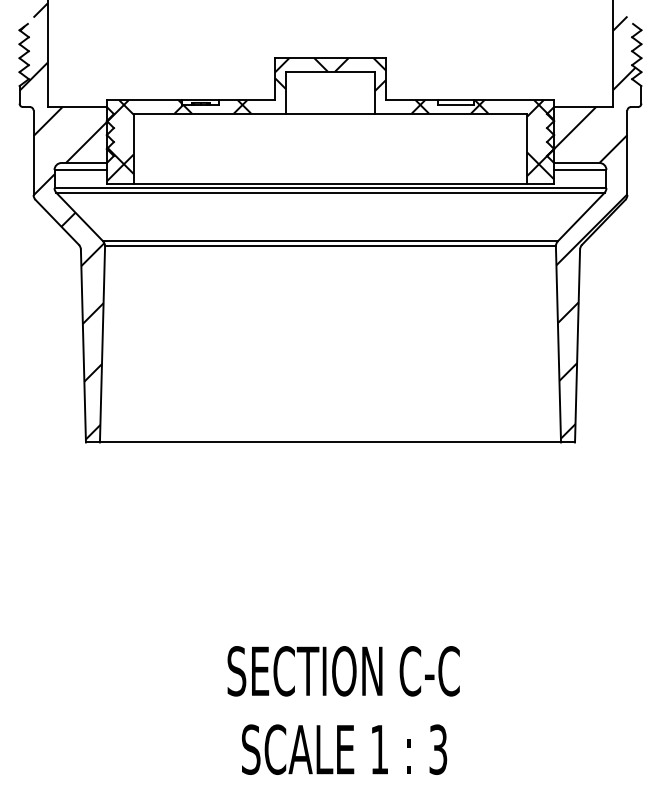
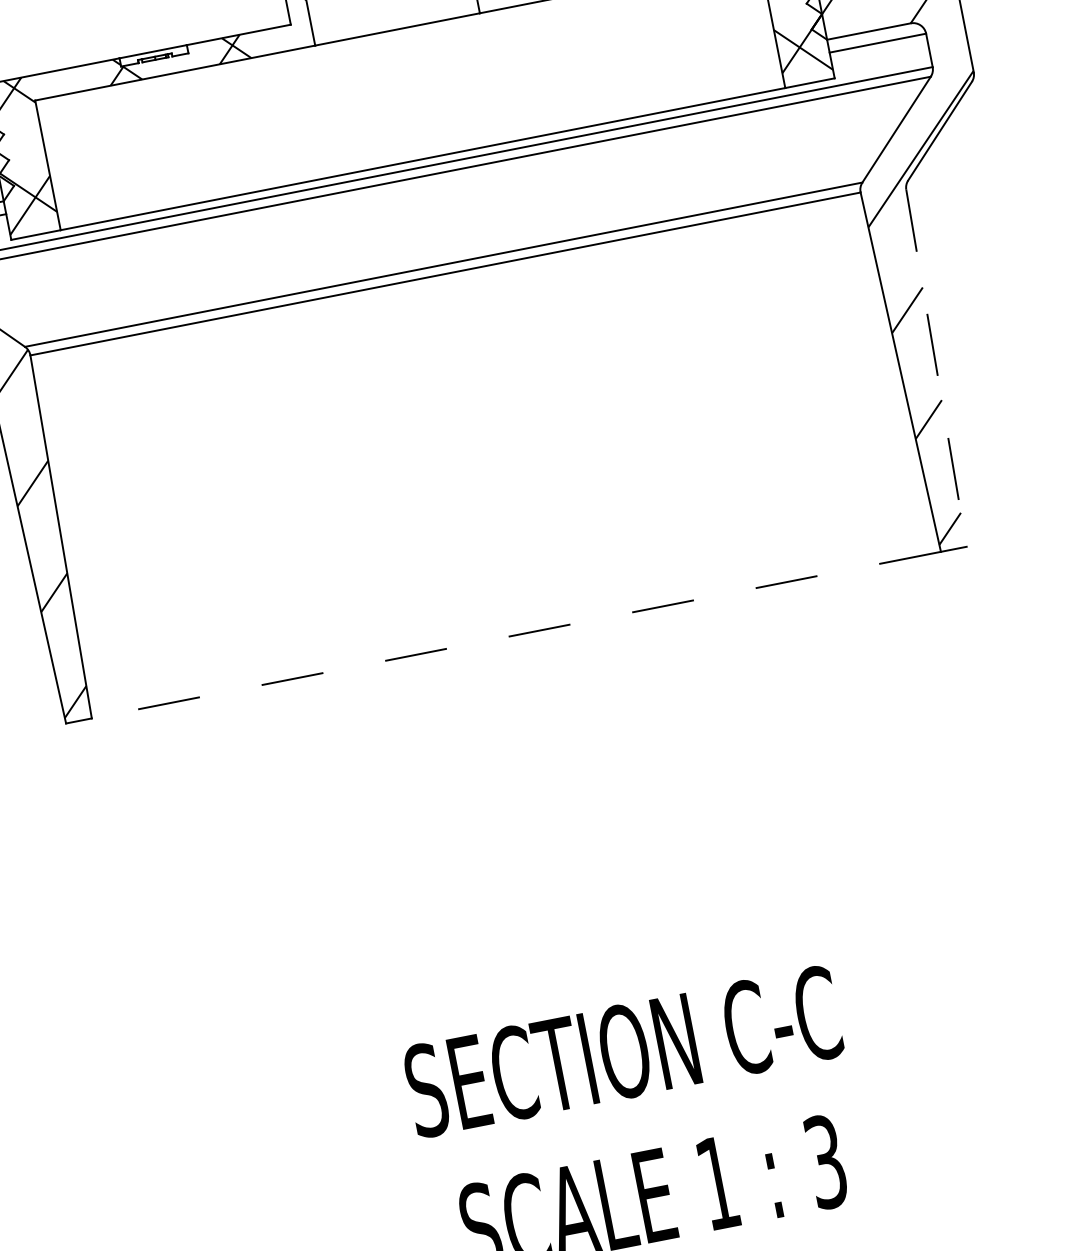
line: (577, 346) -> (936, 369), solid -> dashed
line: (330, 442) -> (516, 635), solid -> dashed

